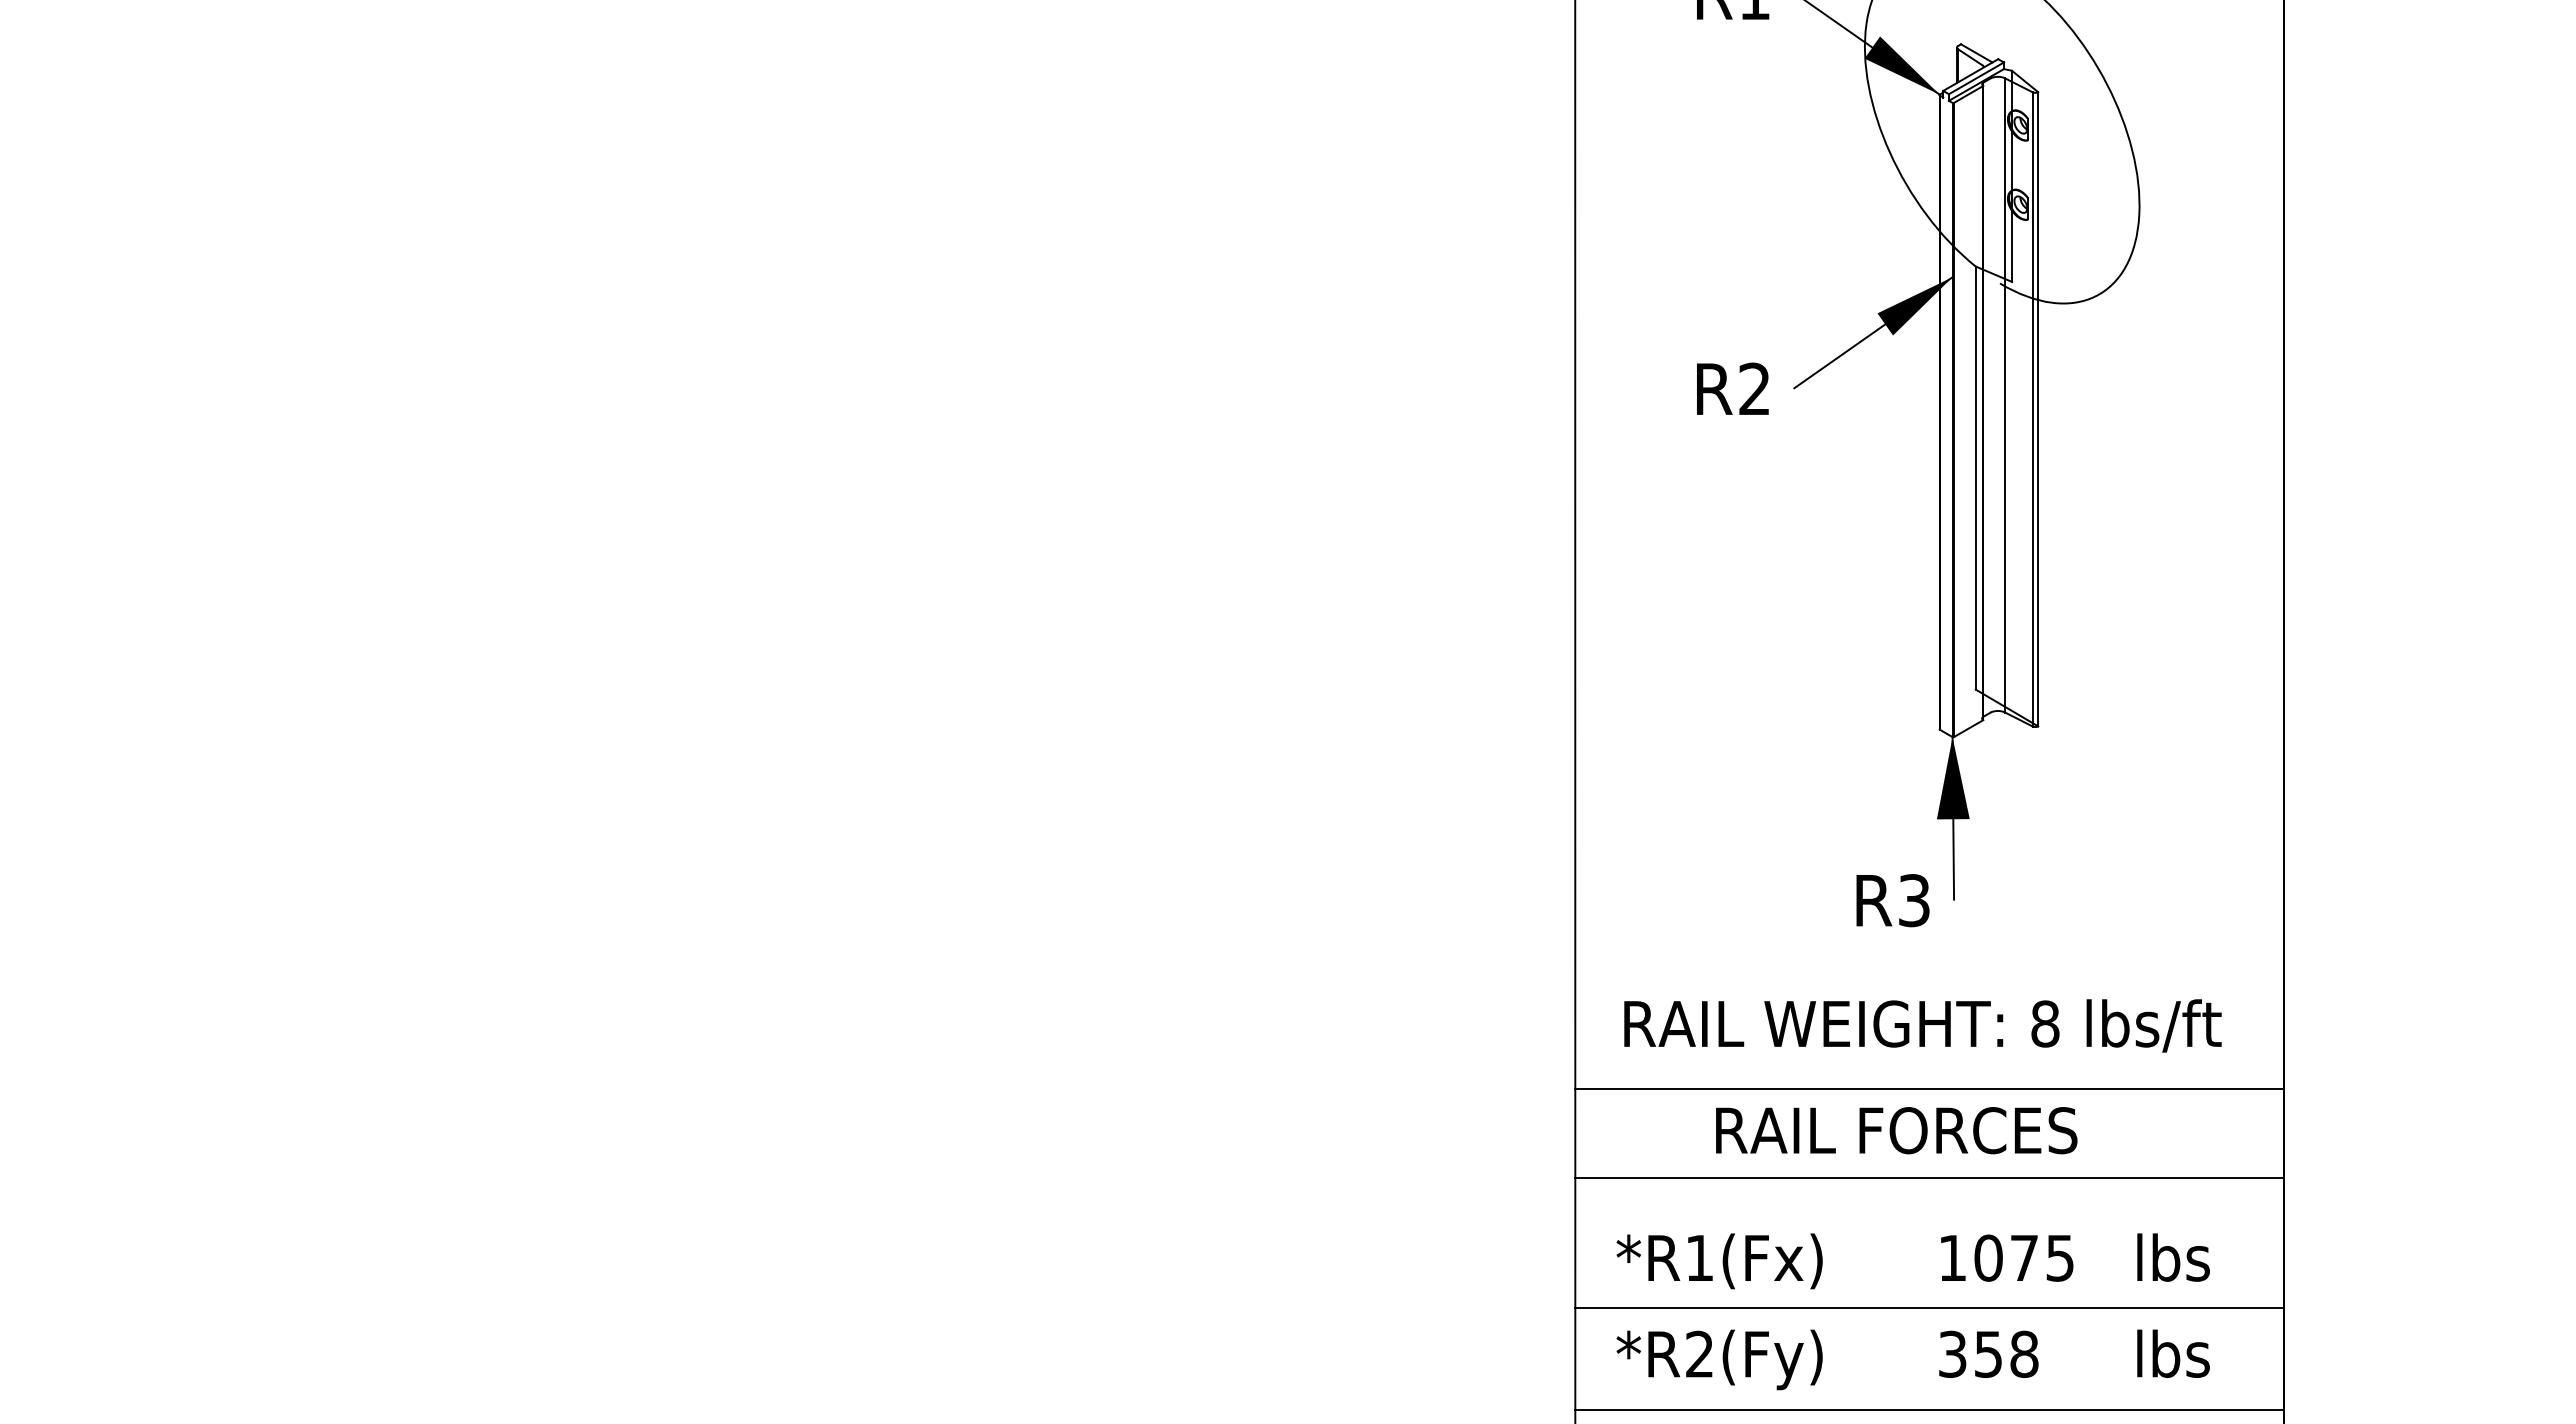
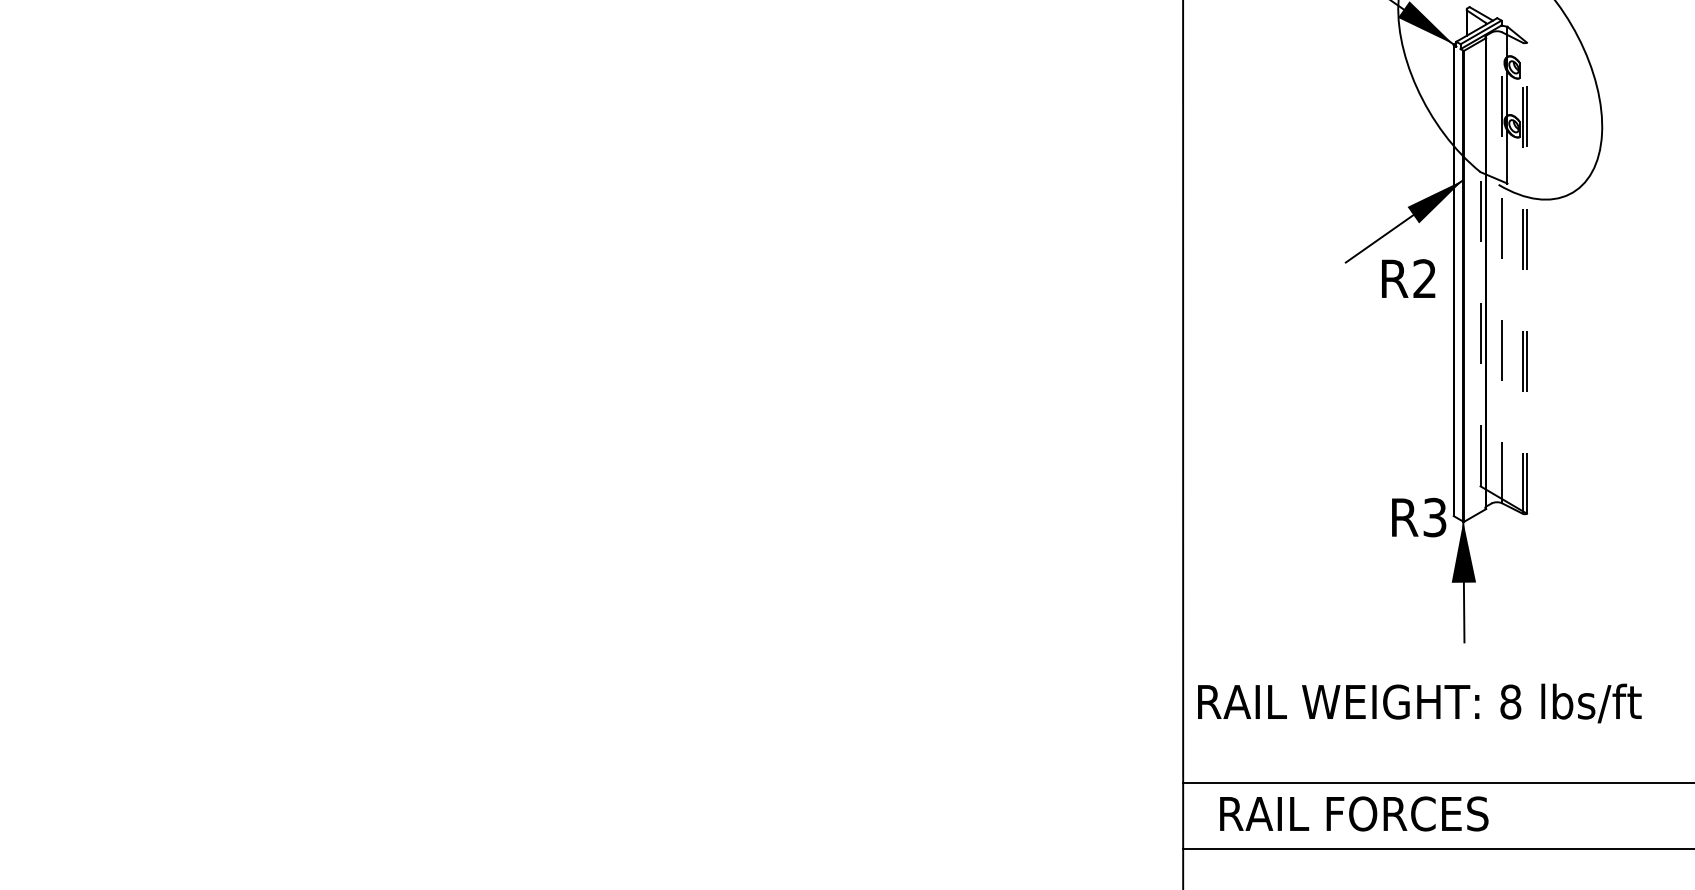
text: (1732, 388) -> (1408, 278), moved
line: (2005, 394) -> (1502, 267), solid -> dashed
line: (2032, 408) -> (1522, 277), solid -> dashed
line: (2038, 408) -> (1527, 277), solid -> dashed
line: (1975, 478) -> (1480, 329), solid -> dashed
text: (1892, 900) -> (1418, 517), moved
text: (1922, 1025) -> (1419, 703), moved
text: (1896, 1130) -> (1354, 813), moved

